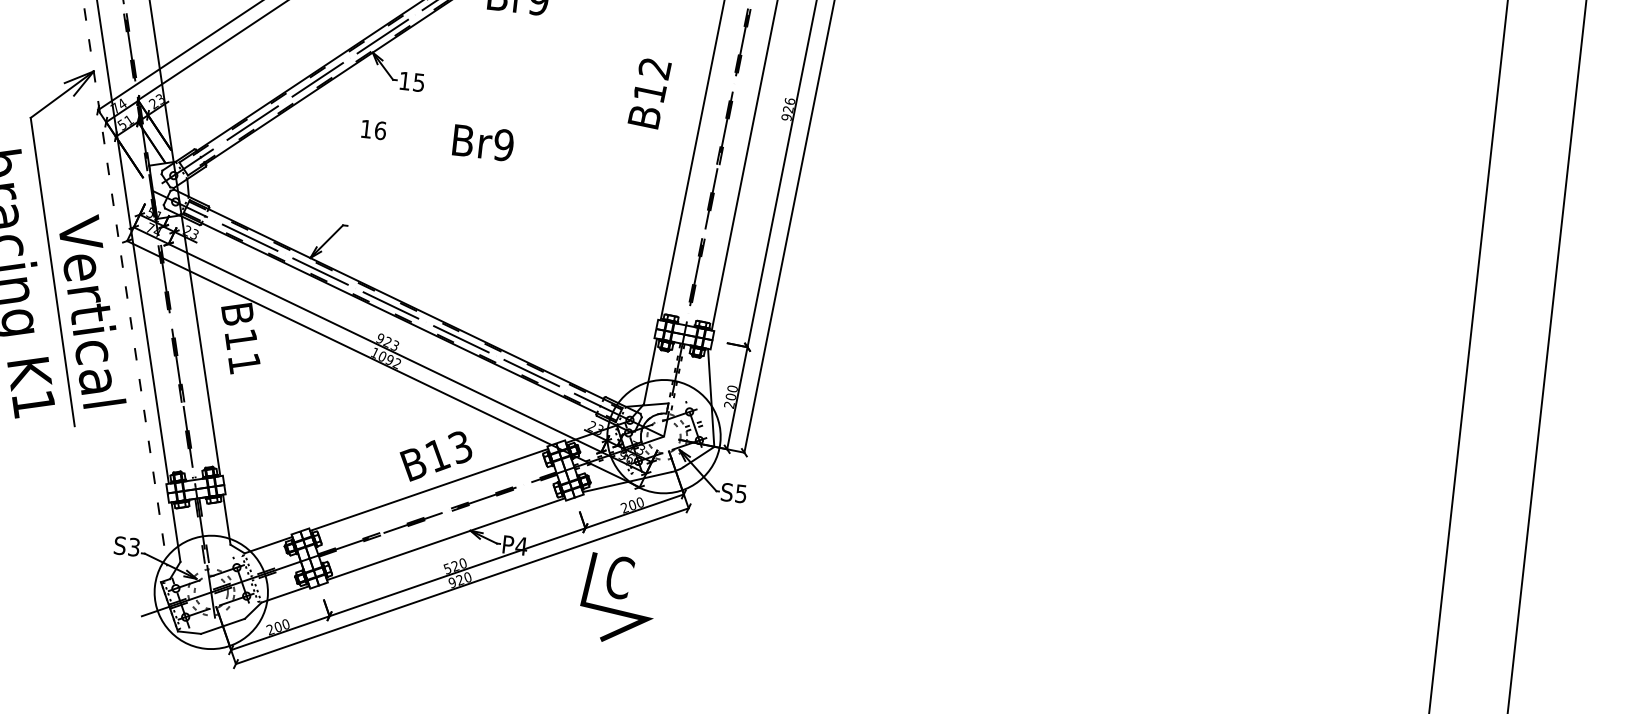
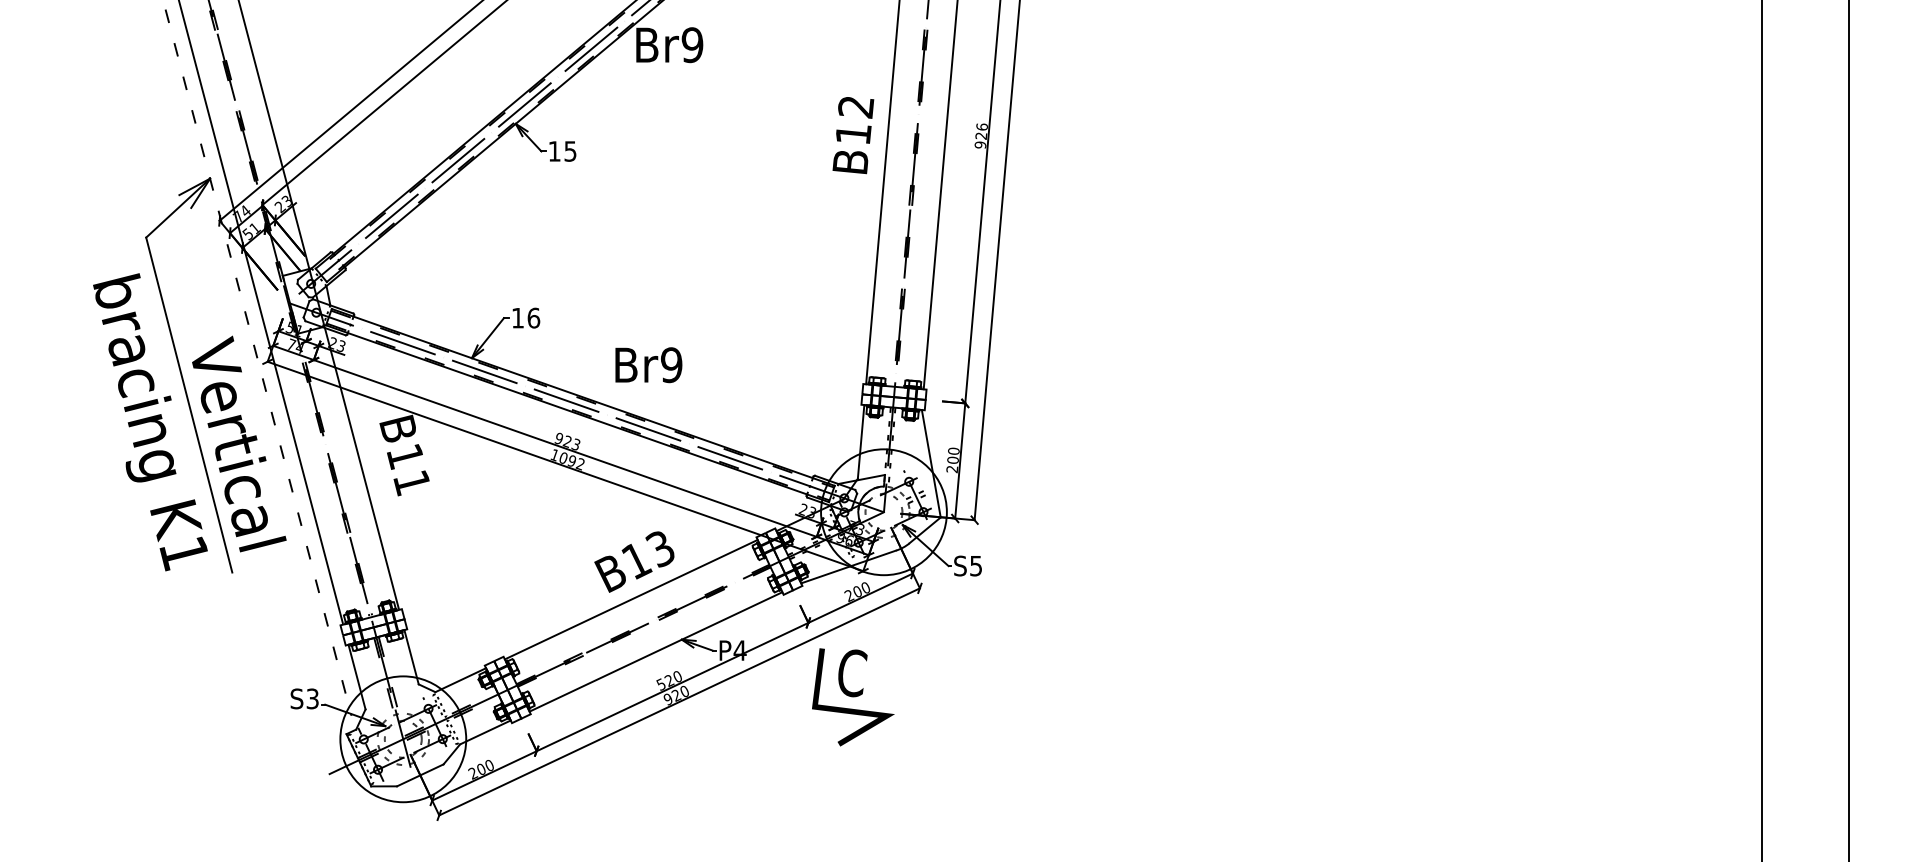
text: (649, 93) -> (853, 135), moved
text: (374, 129) -> (526, 317), moved
text: (483, 143) -> (648, 365), moved

